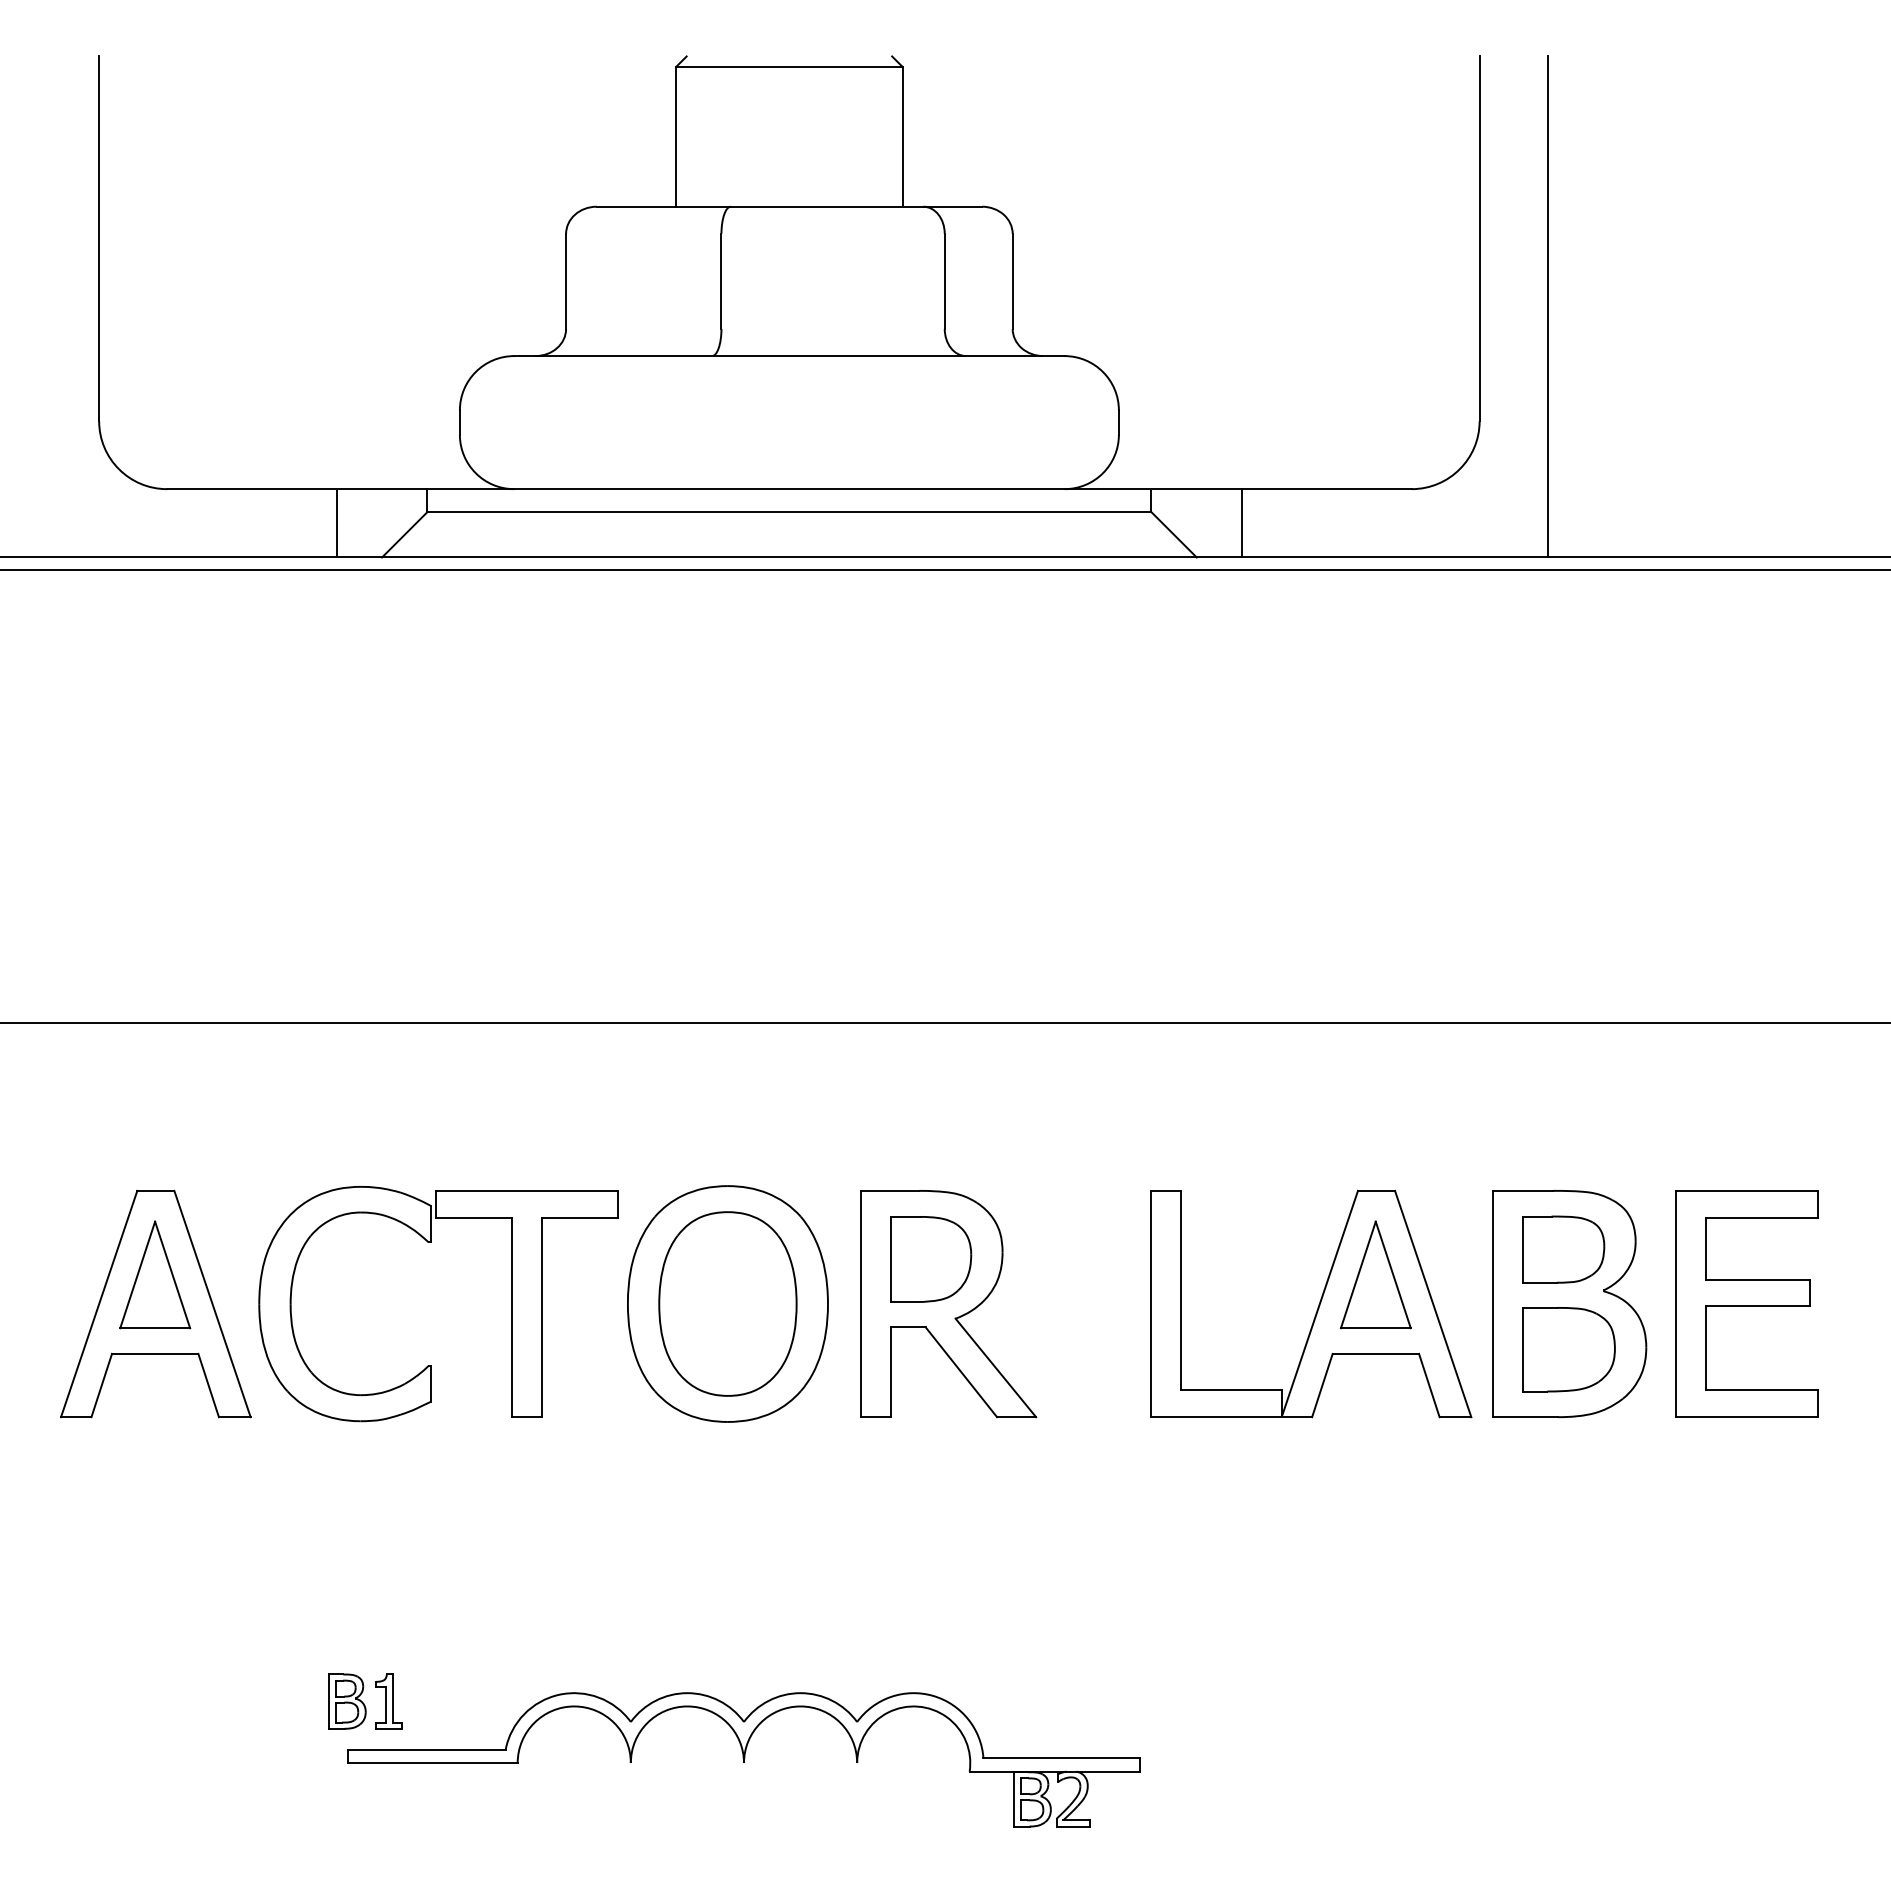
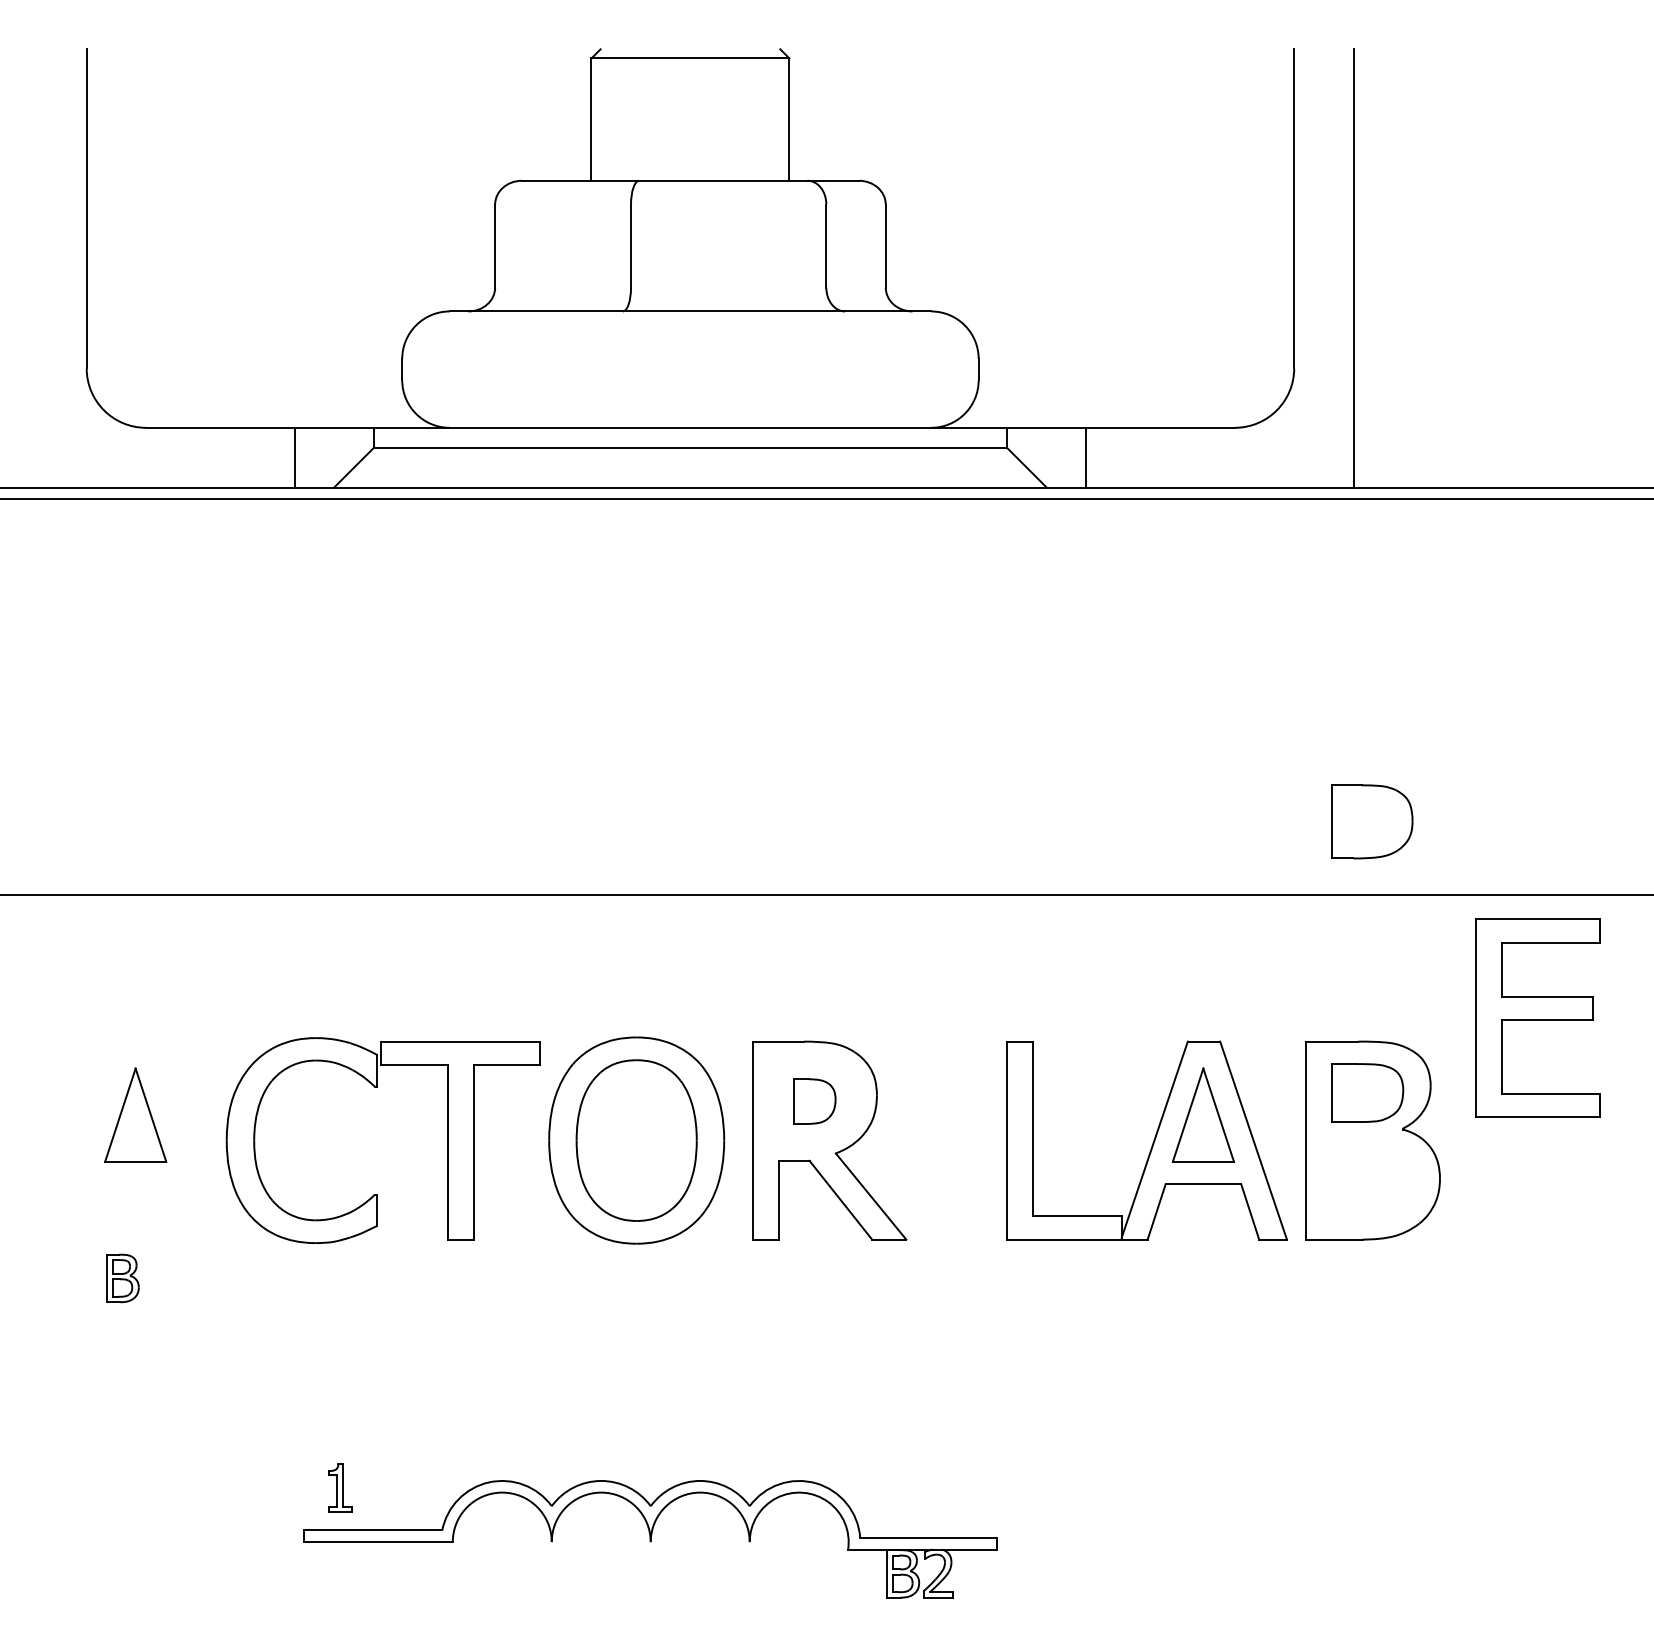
part: (931, 1259) -> (814, 1101), size x0.6
part: (155, 1303) -> (135, 1140), removed
part: (1746, 1303) -> (1537, 1017), moved
part: (1568, 1349) -> (1371, 821), moved
part: (347, 1701) -> (122, 1278), moved

